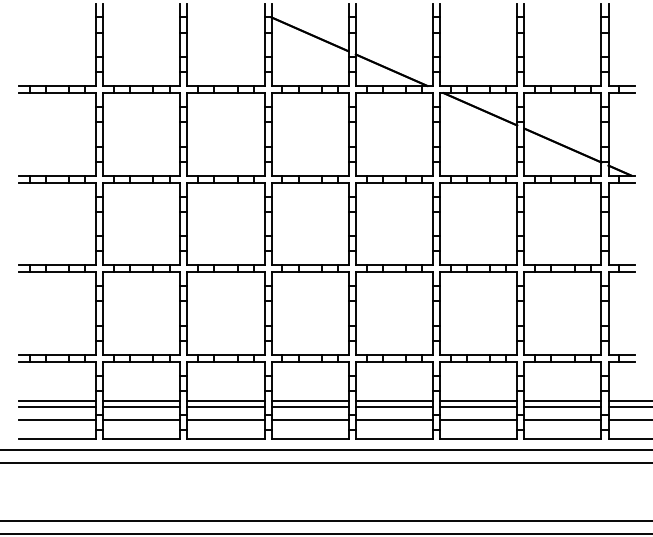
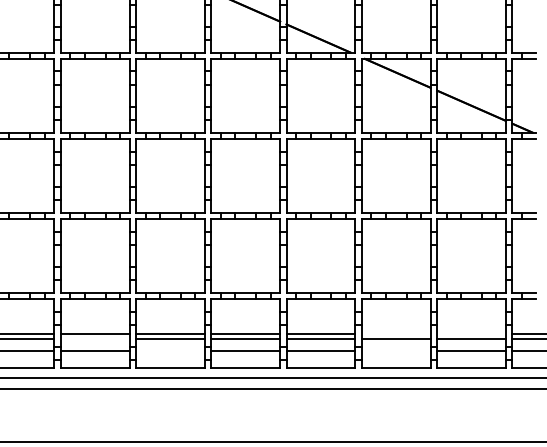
line: (478, 401) -> (396, 334), removed
line: (562, 401) -> (471, 334), removed
line: (141, 406) -> (94, 339), removed
line: (225, 419) -> (169, 350), removed
line: (478, 419) -> (396, 350), removed

